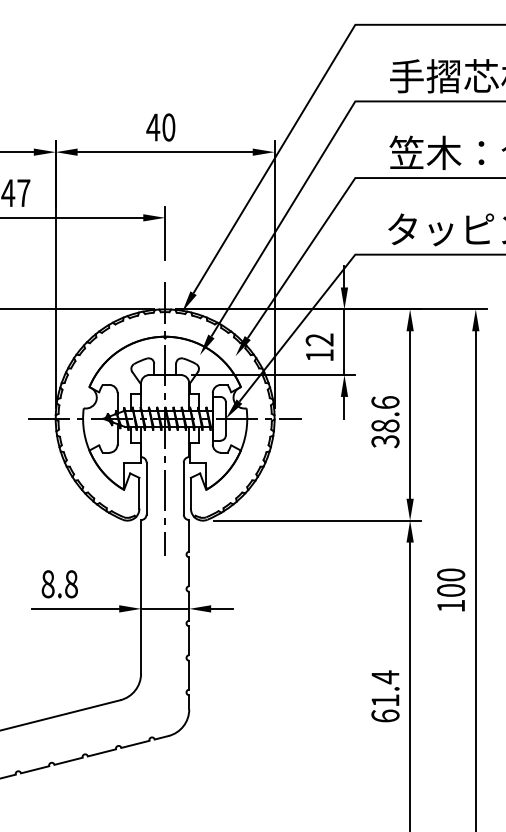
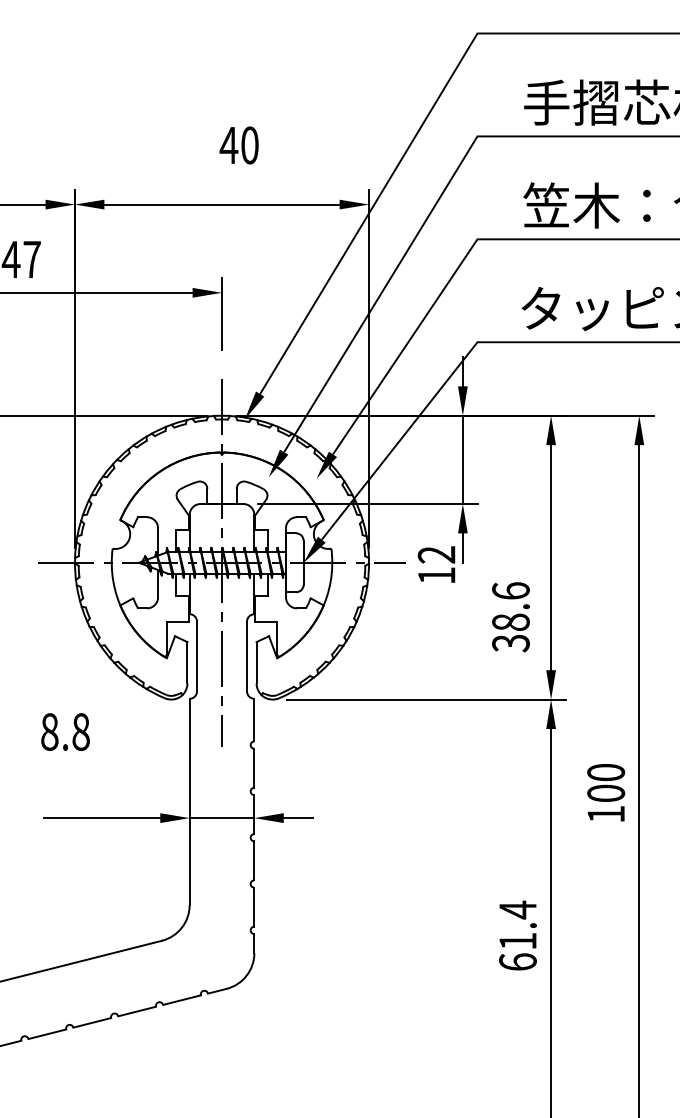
text: (160, 127) -> (238, 145), moved
text: (319, 347) -> (436, 564), moved
text: (385, 422) -> (510, 617), moved
text: (59, 583) -> (65, 731), moved

